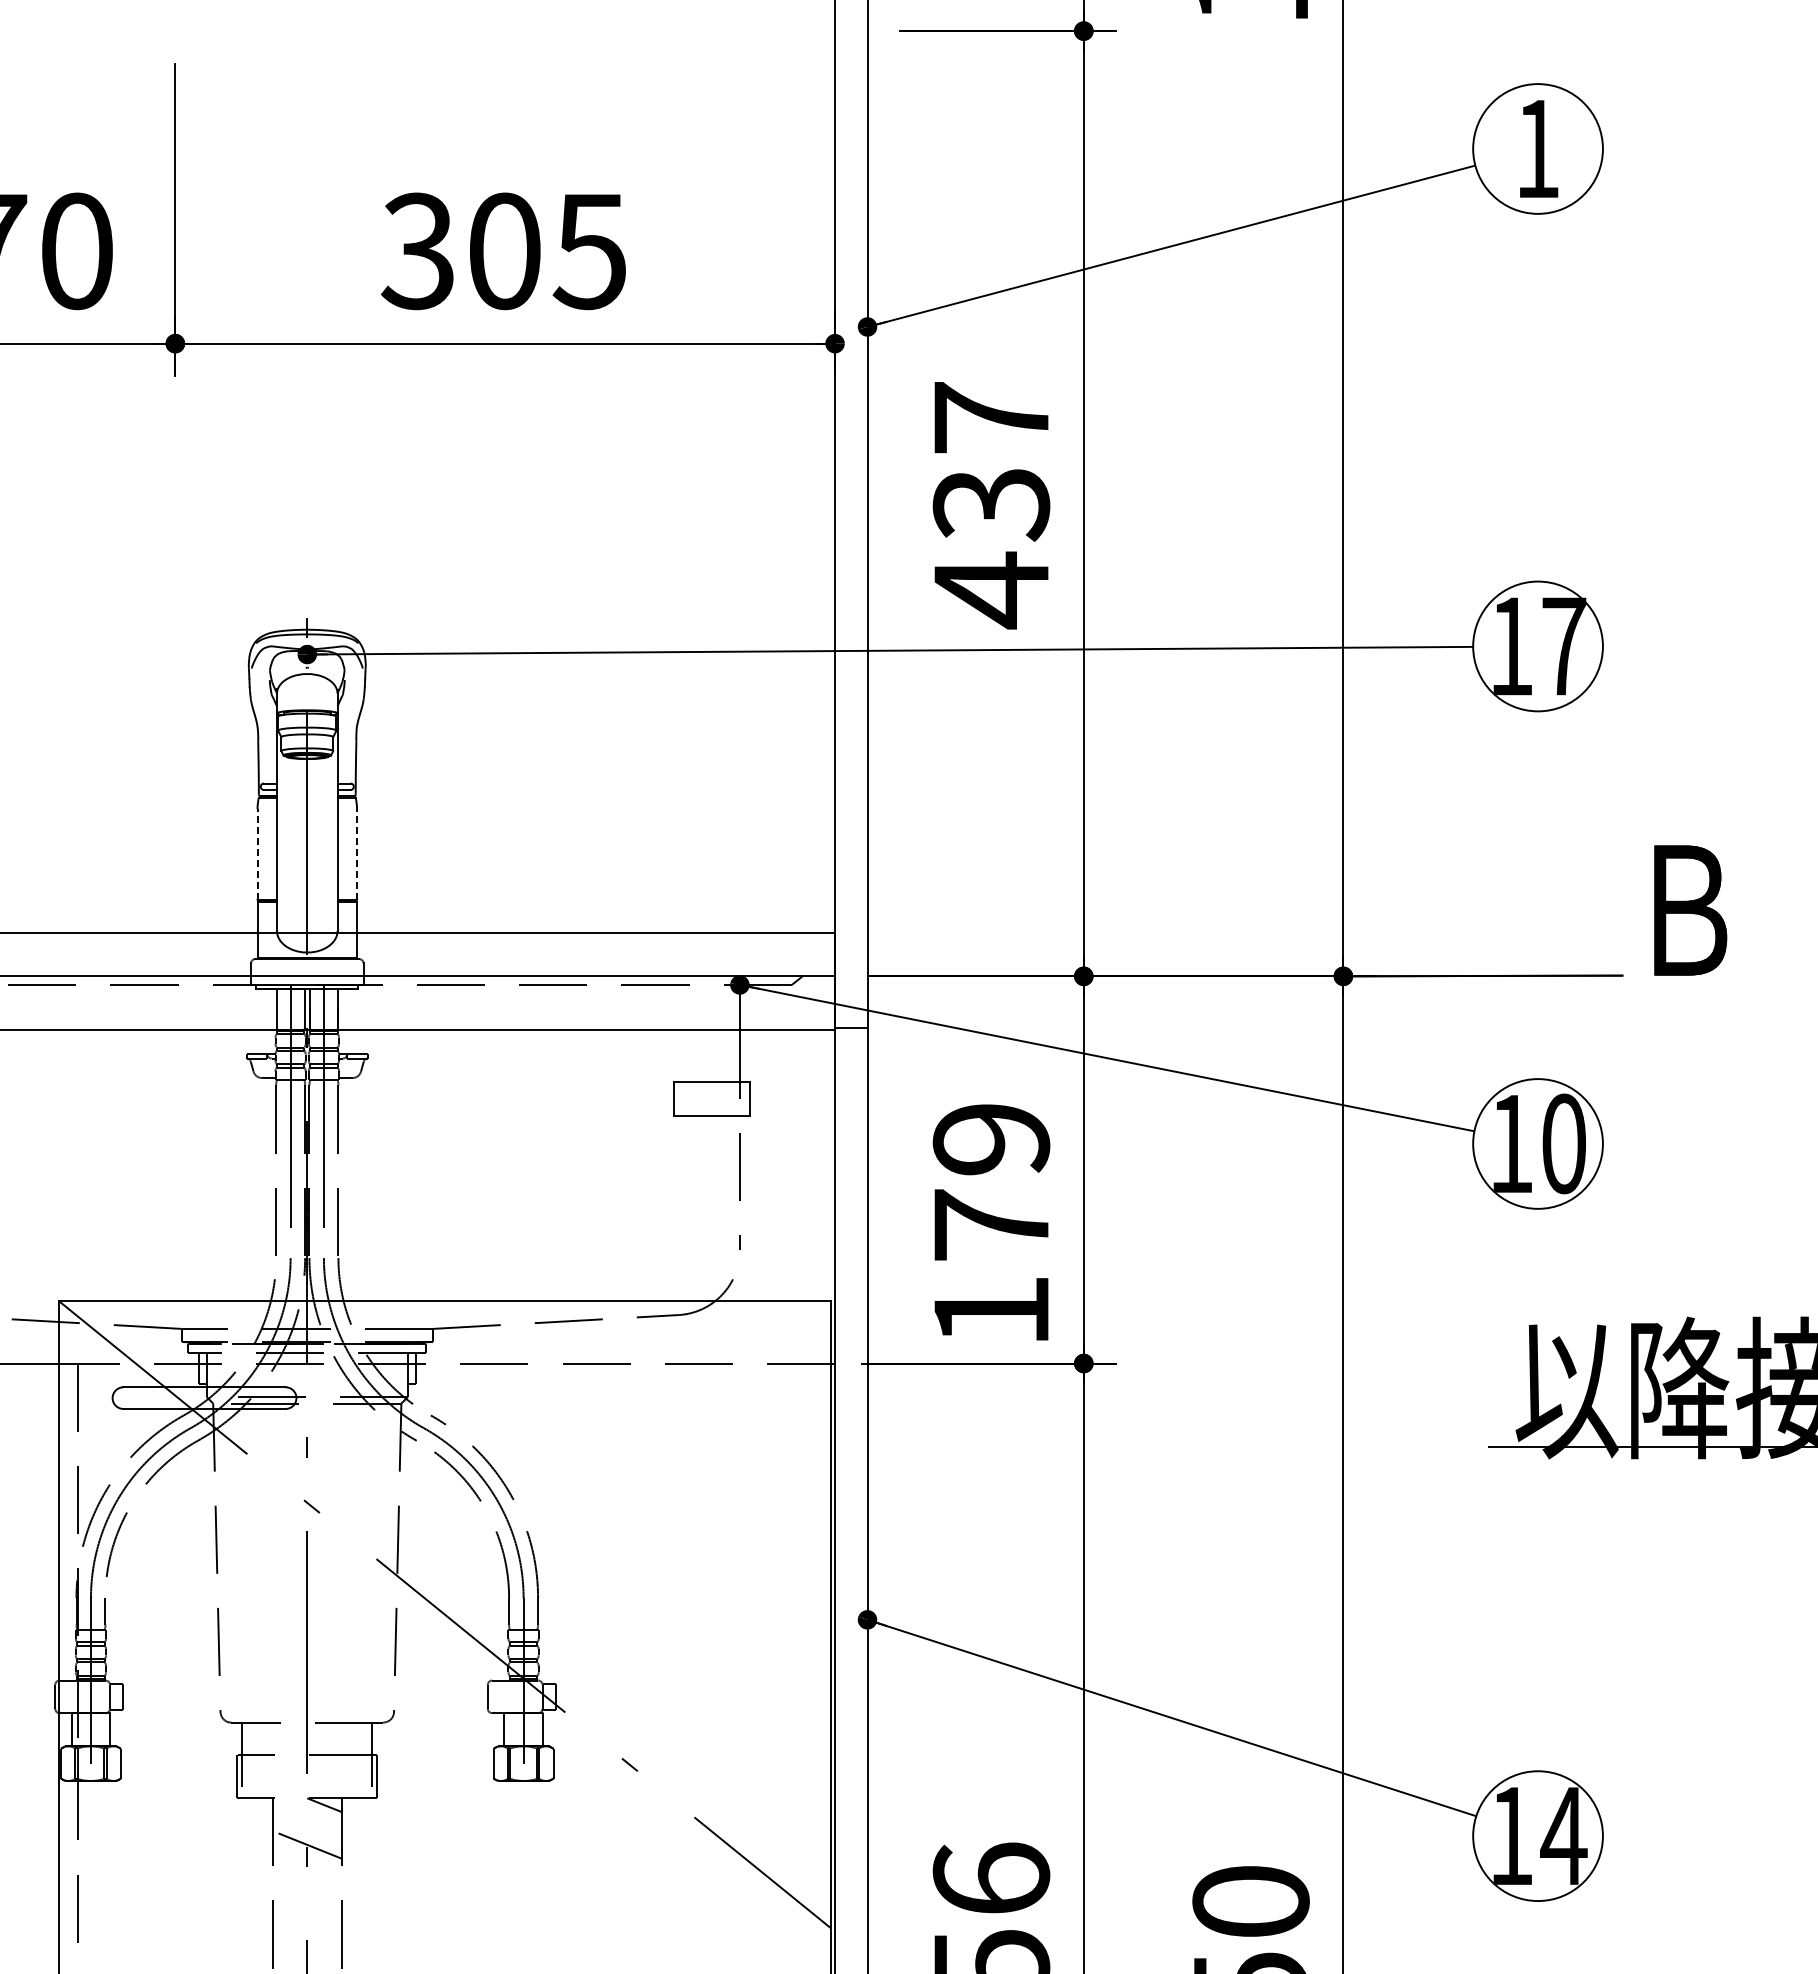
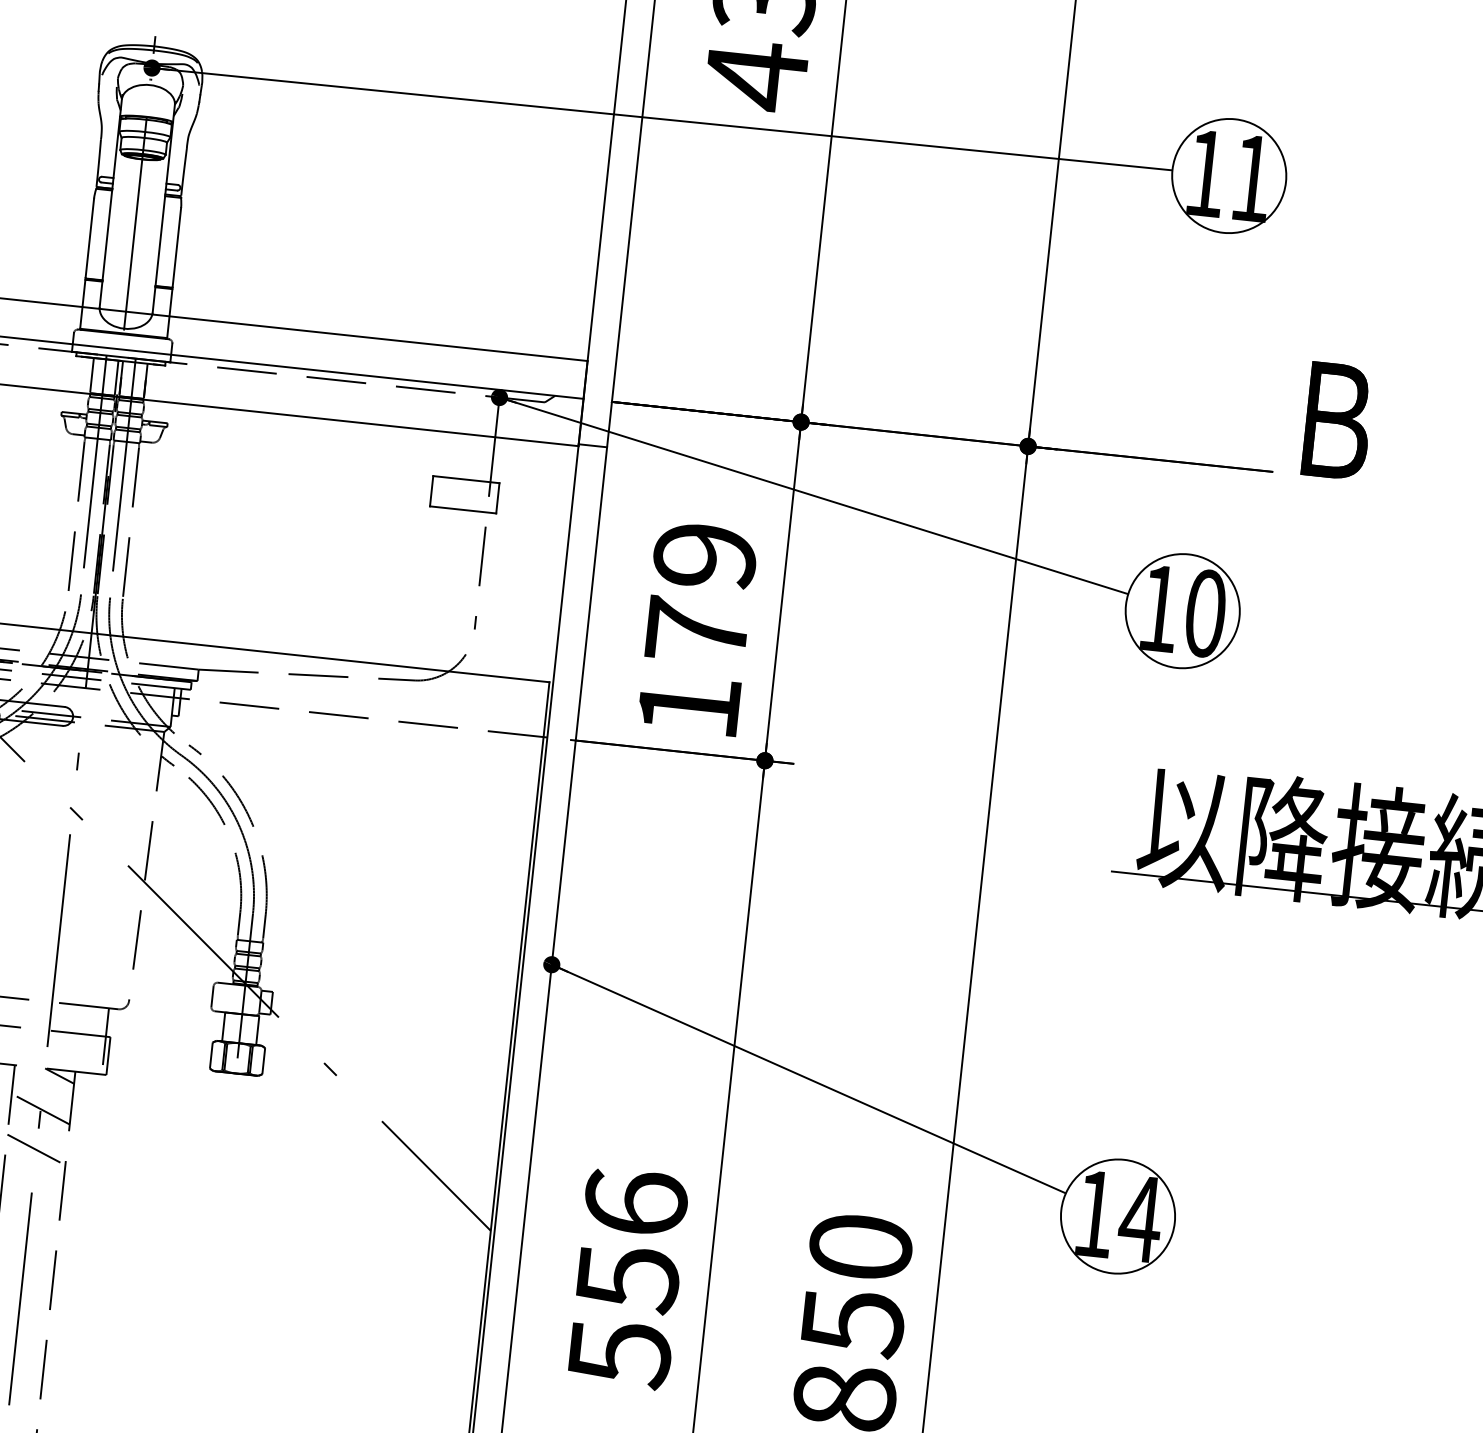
text: (1564, 646) -> (1252, 178), 17 -> 11
line: (257, 853) -> (89, 237), dashed -> solid
line: (357, 853) -> (177, 246), dashed -> solid
line: (306, 1891) -> (35, 1149), added

